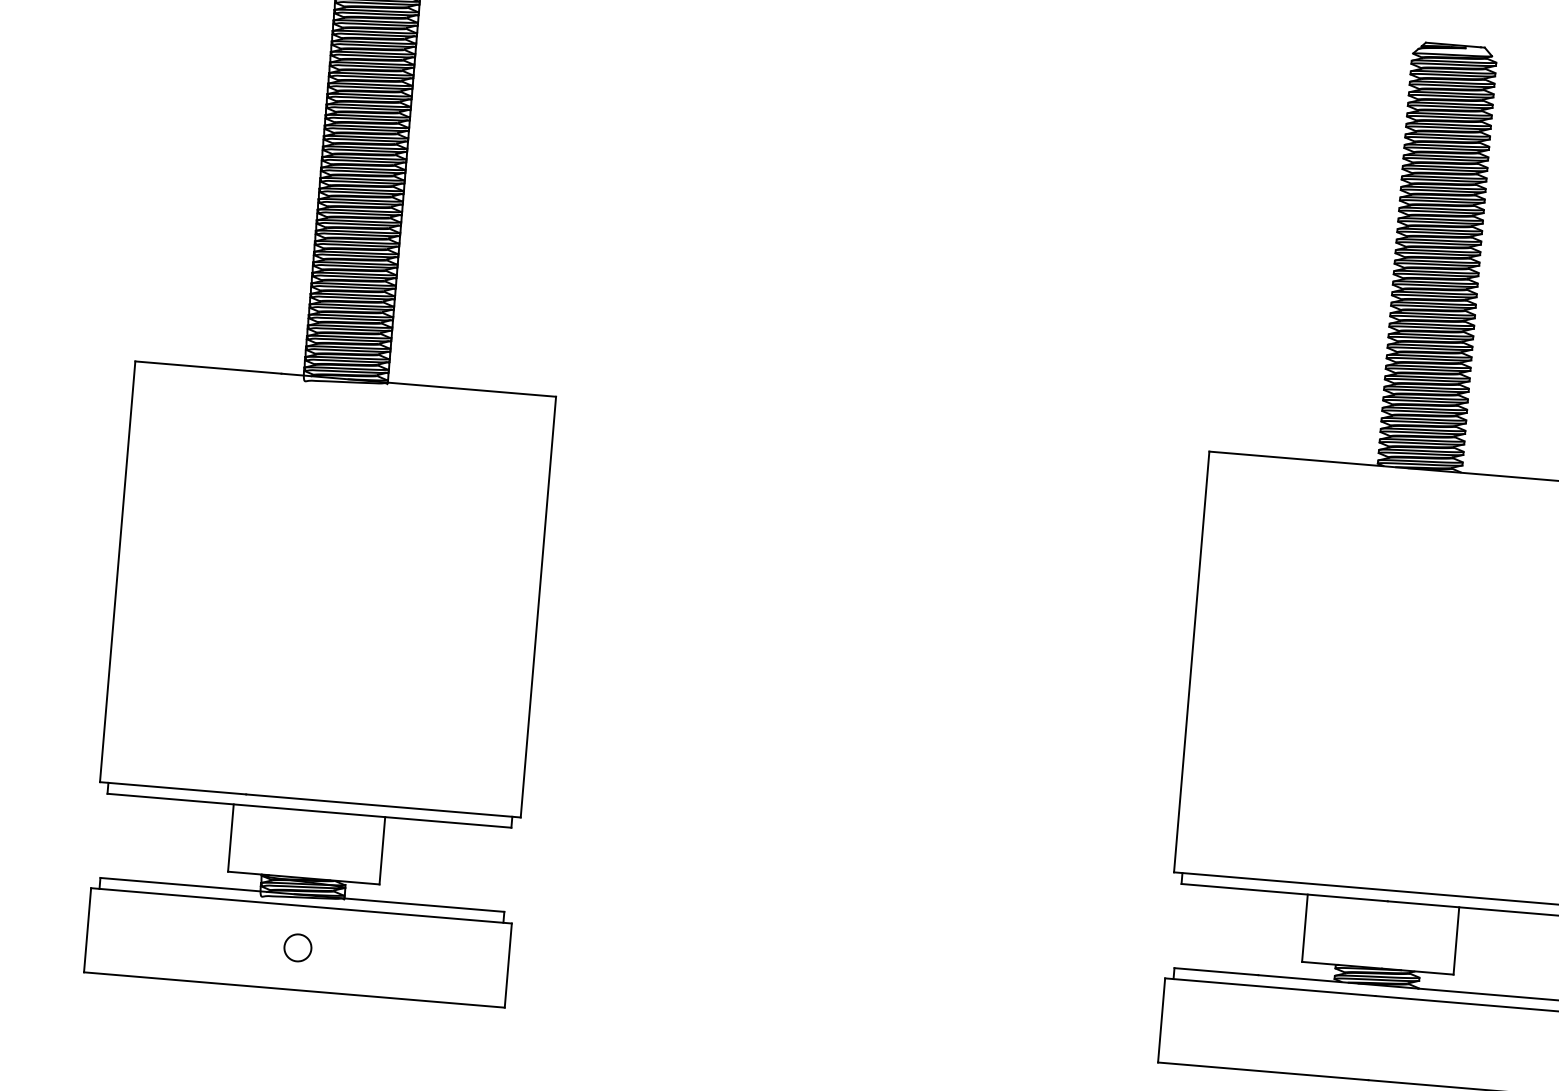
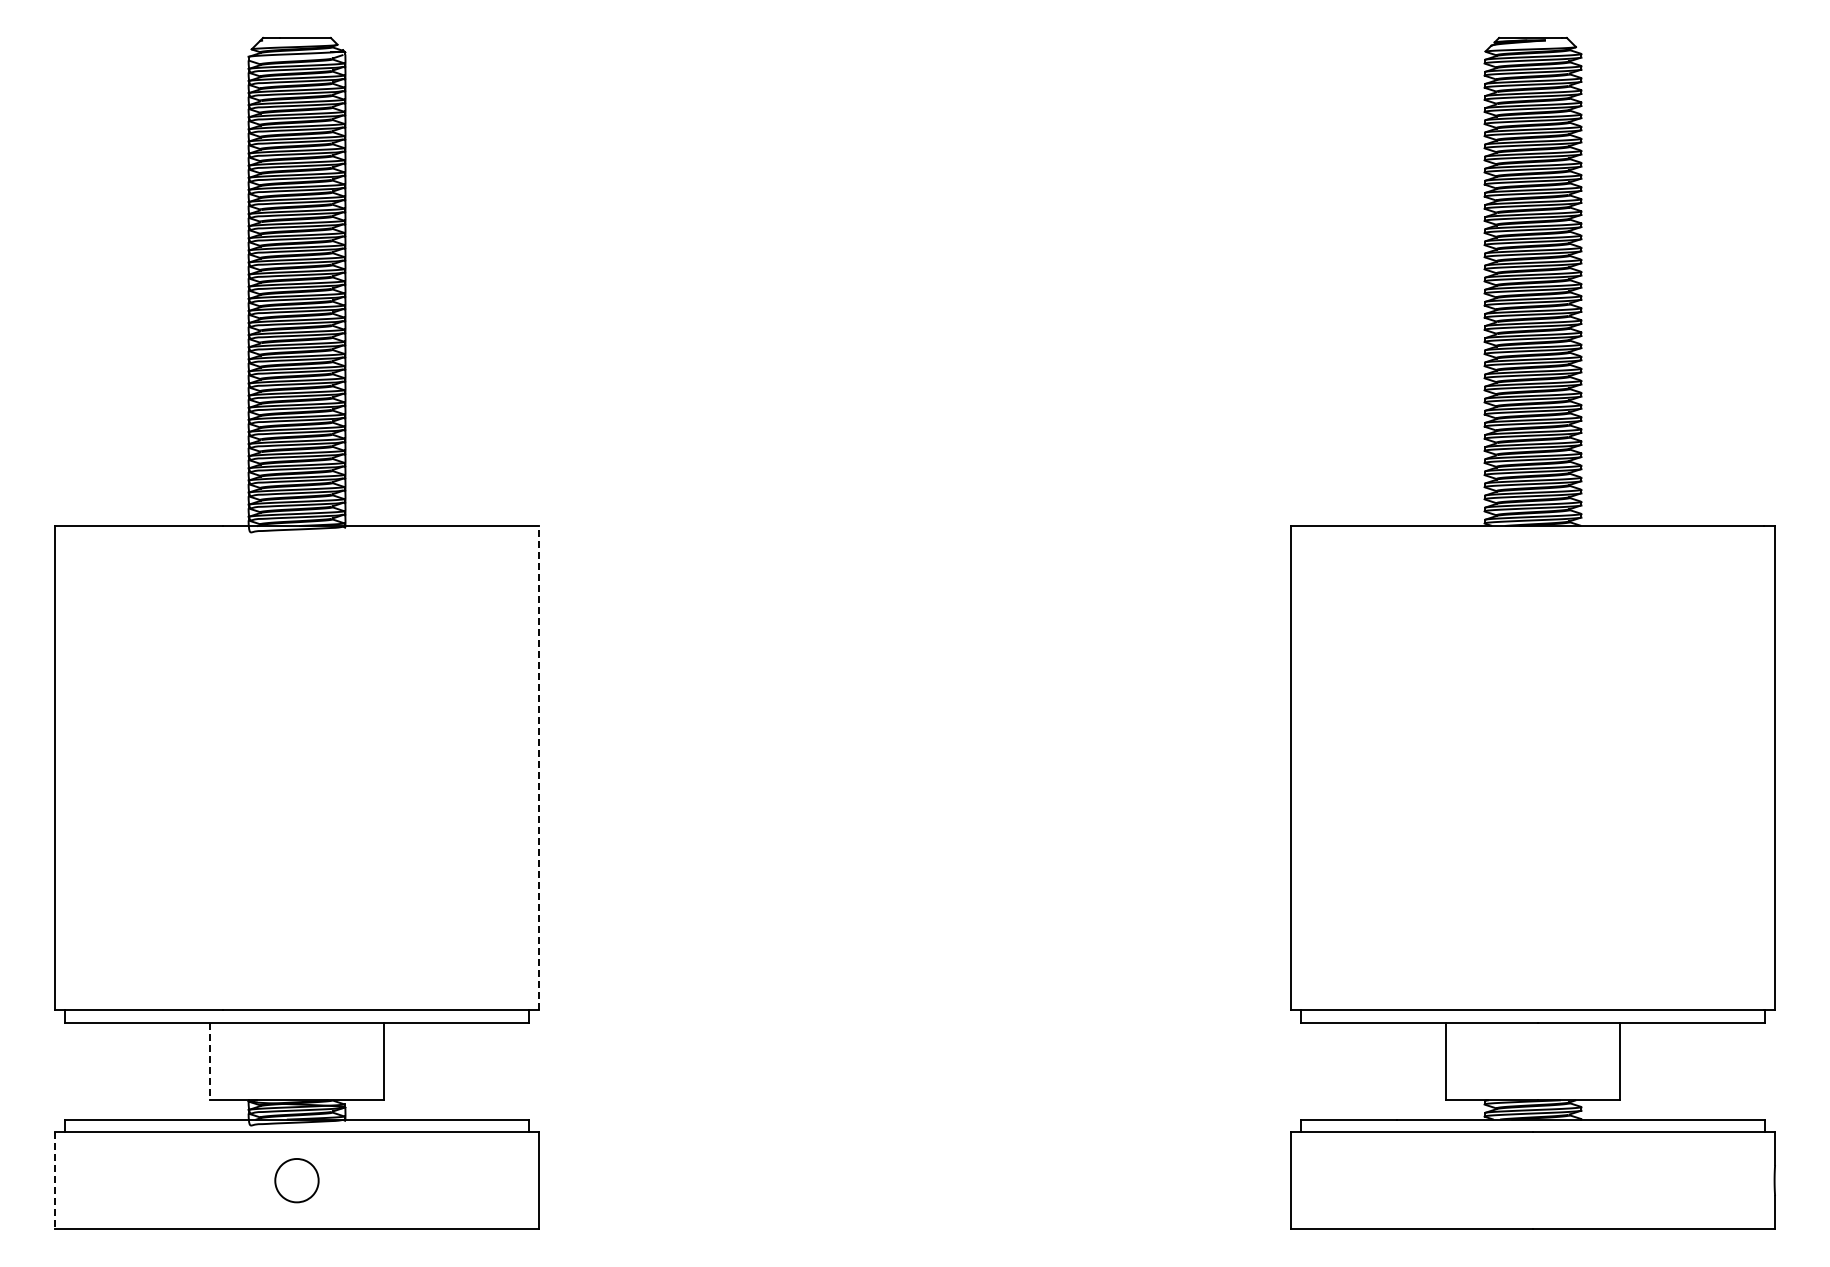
line: (538, 606) -> (539, 767), solid -> dashed
line: (230, 838) -> (209, 1061), solid -> dashed
line: (87, 930) -> (54, 1181), solid -> dashed
part: (297, 947) -> (296, 1180), size x1.4

